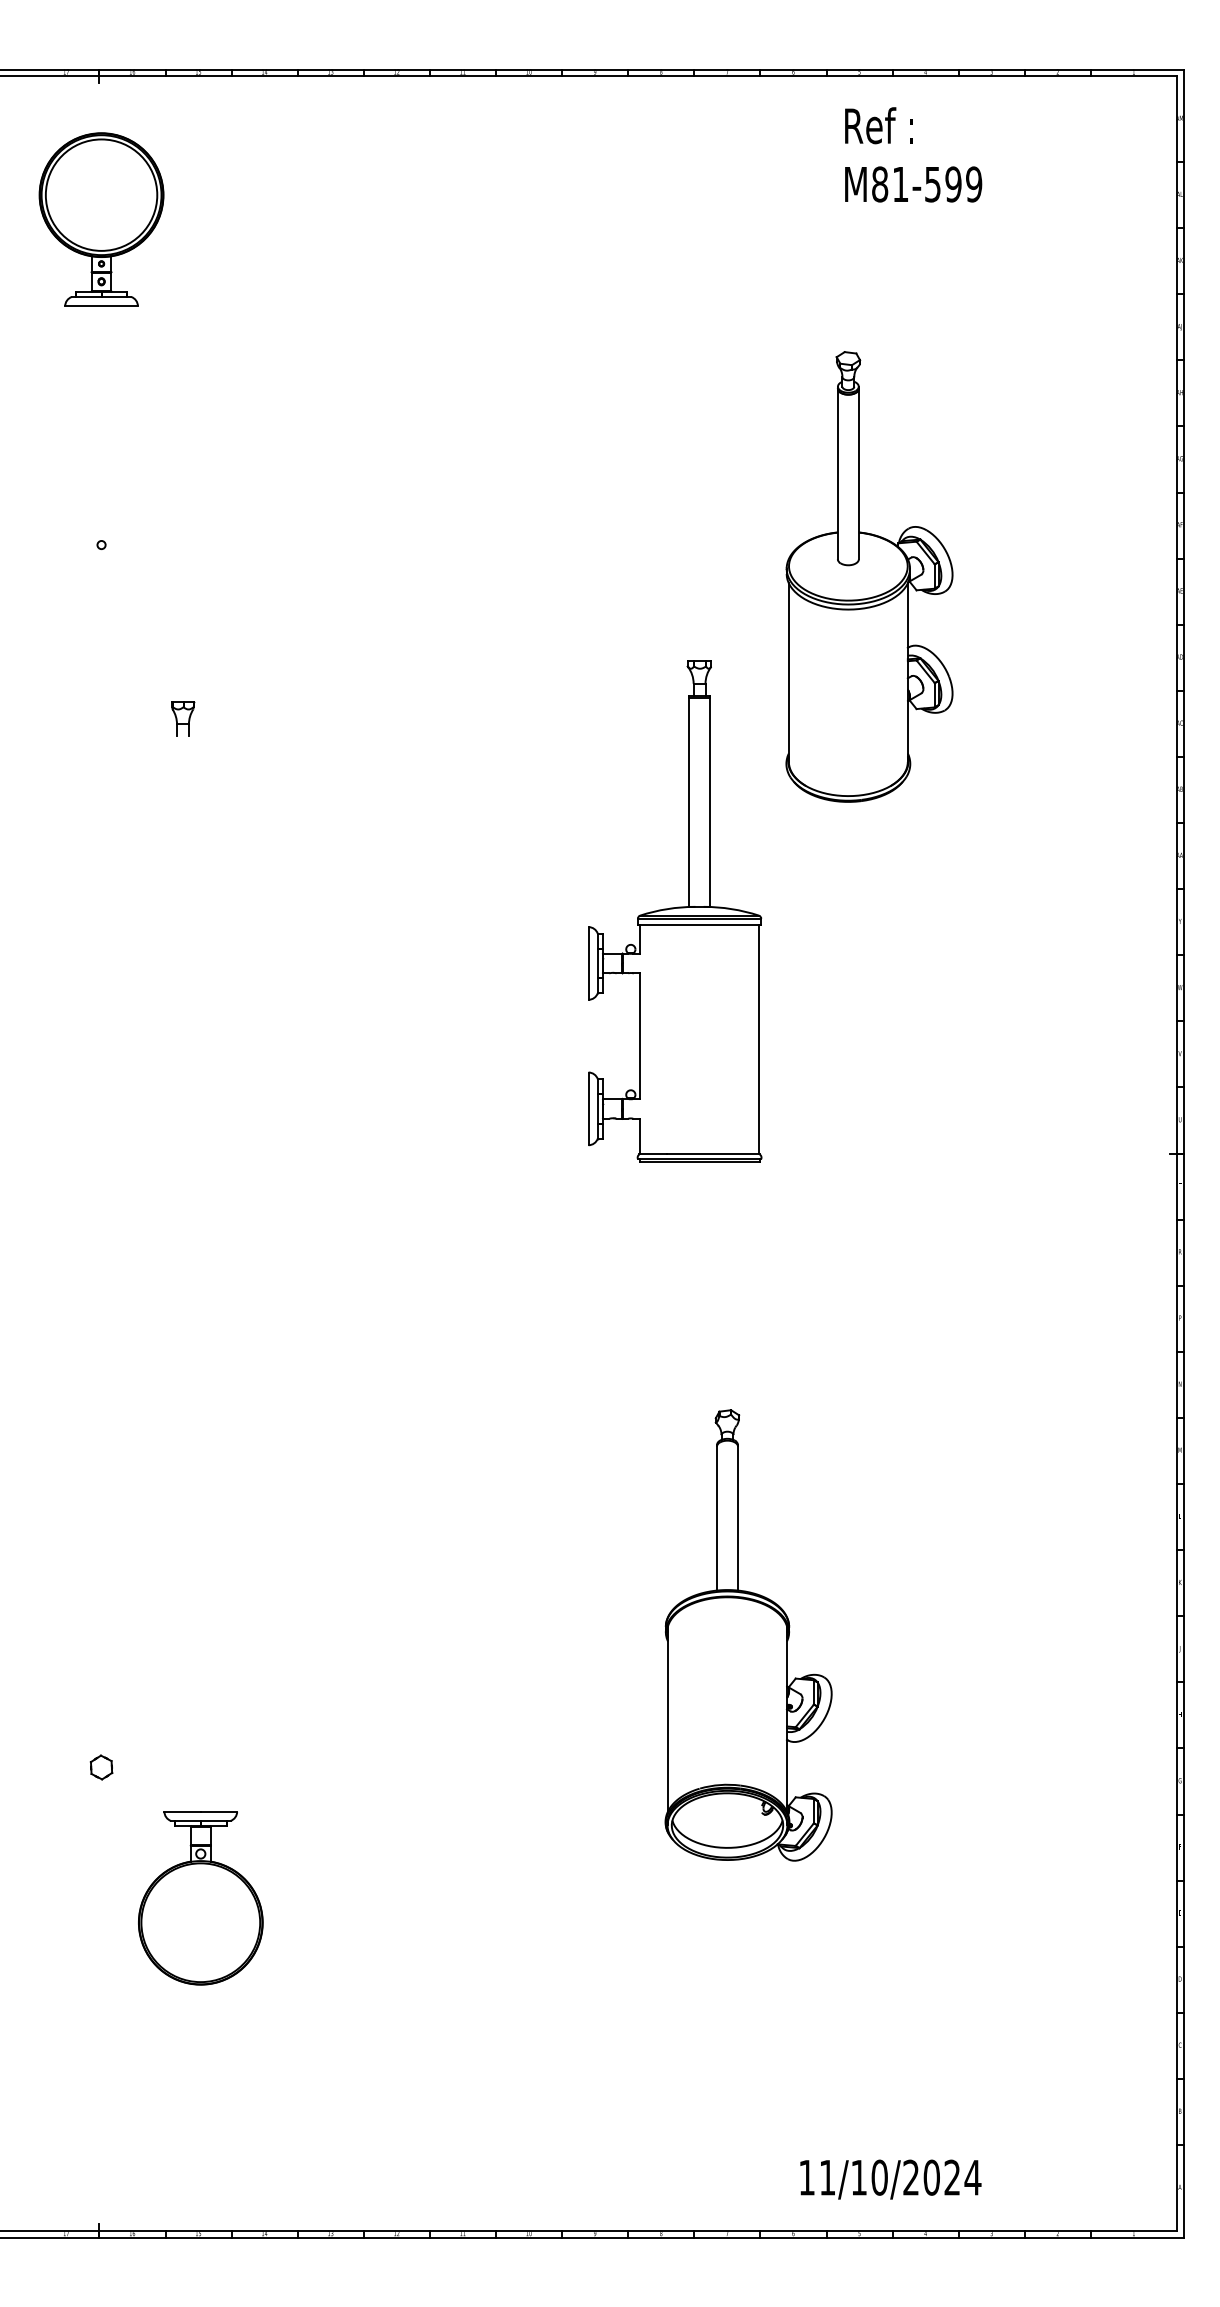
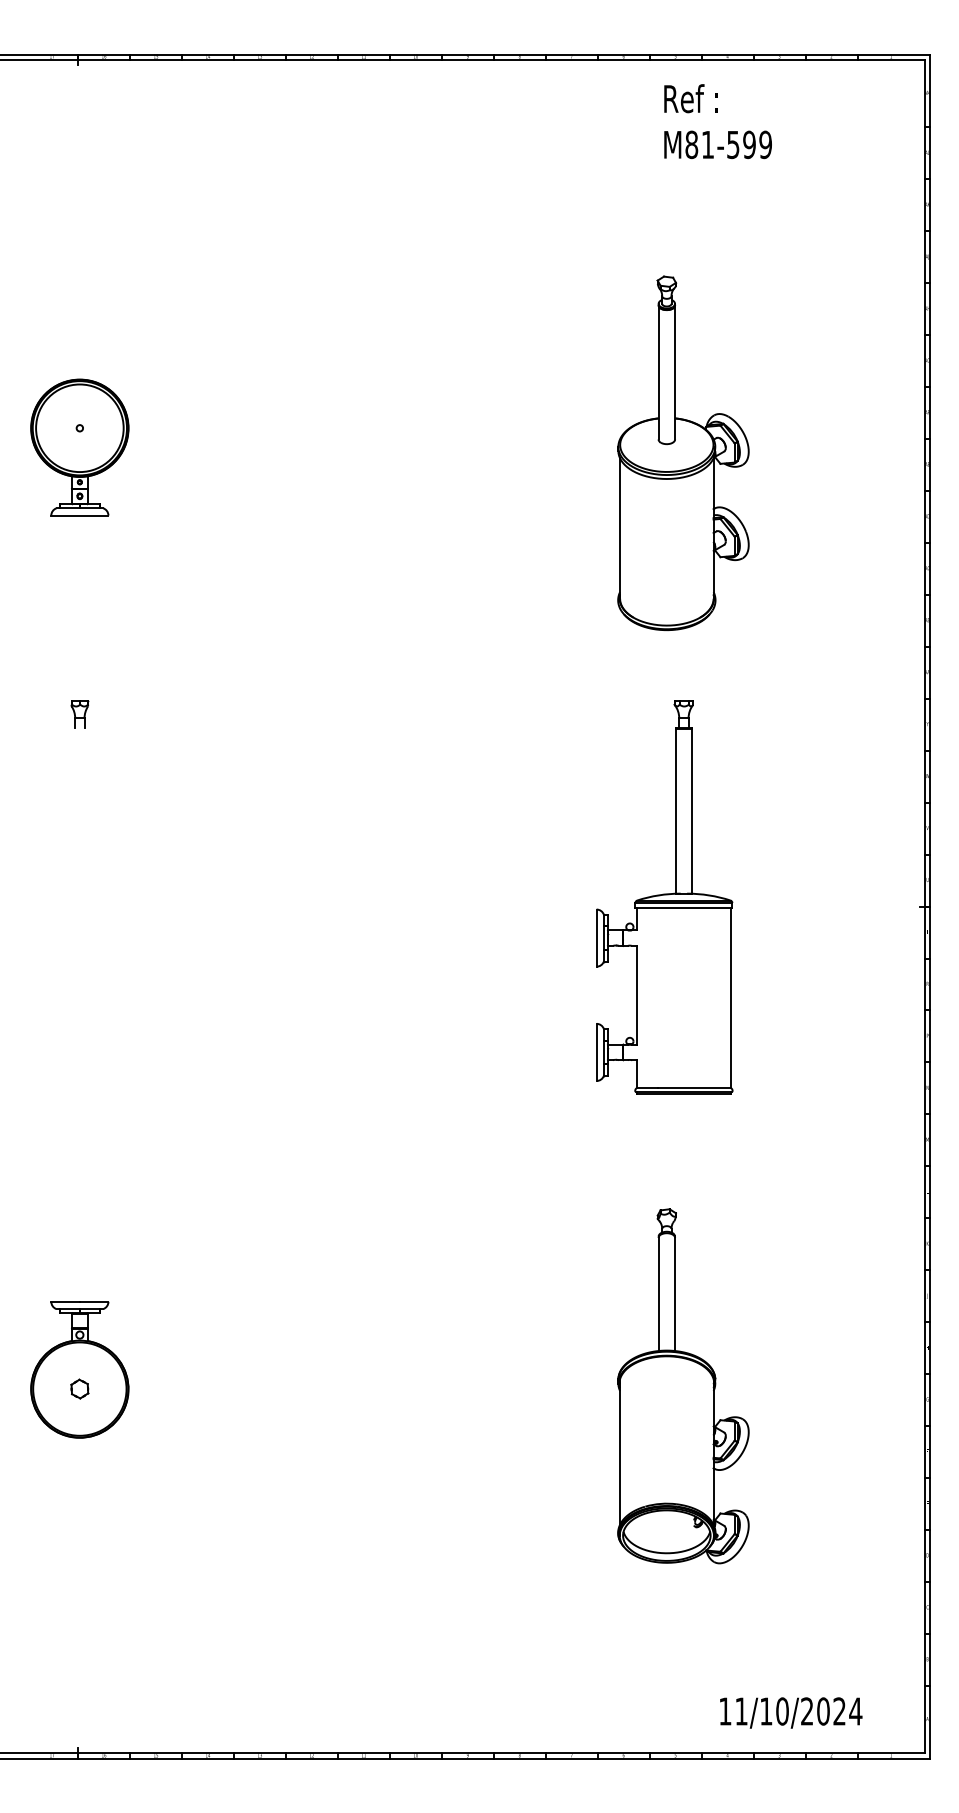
part: (101, 219) -> (79, 447), moved
part: (182, 719) -> (79, 714), moved
part: (674, 911) -> (664, 897), moved
part: (748, 1635) -> (683, 1386), moved
part: (200, 1897) -> (79, 1369), moved
text: (891, 2178) -> (791, 1712), moved

